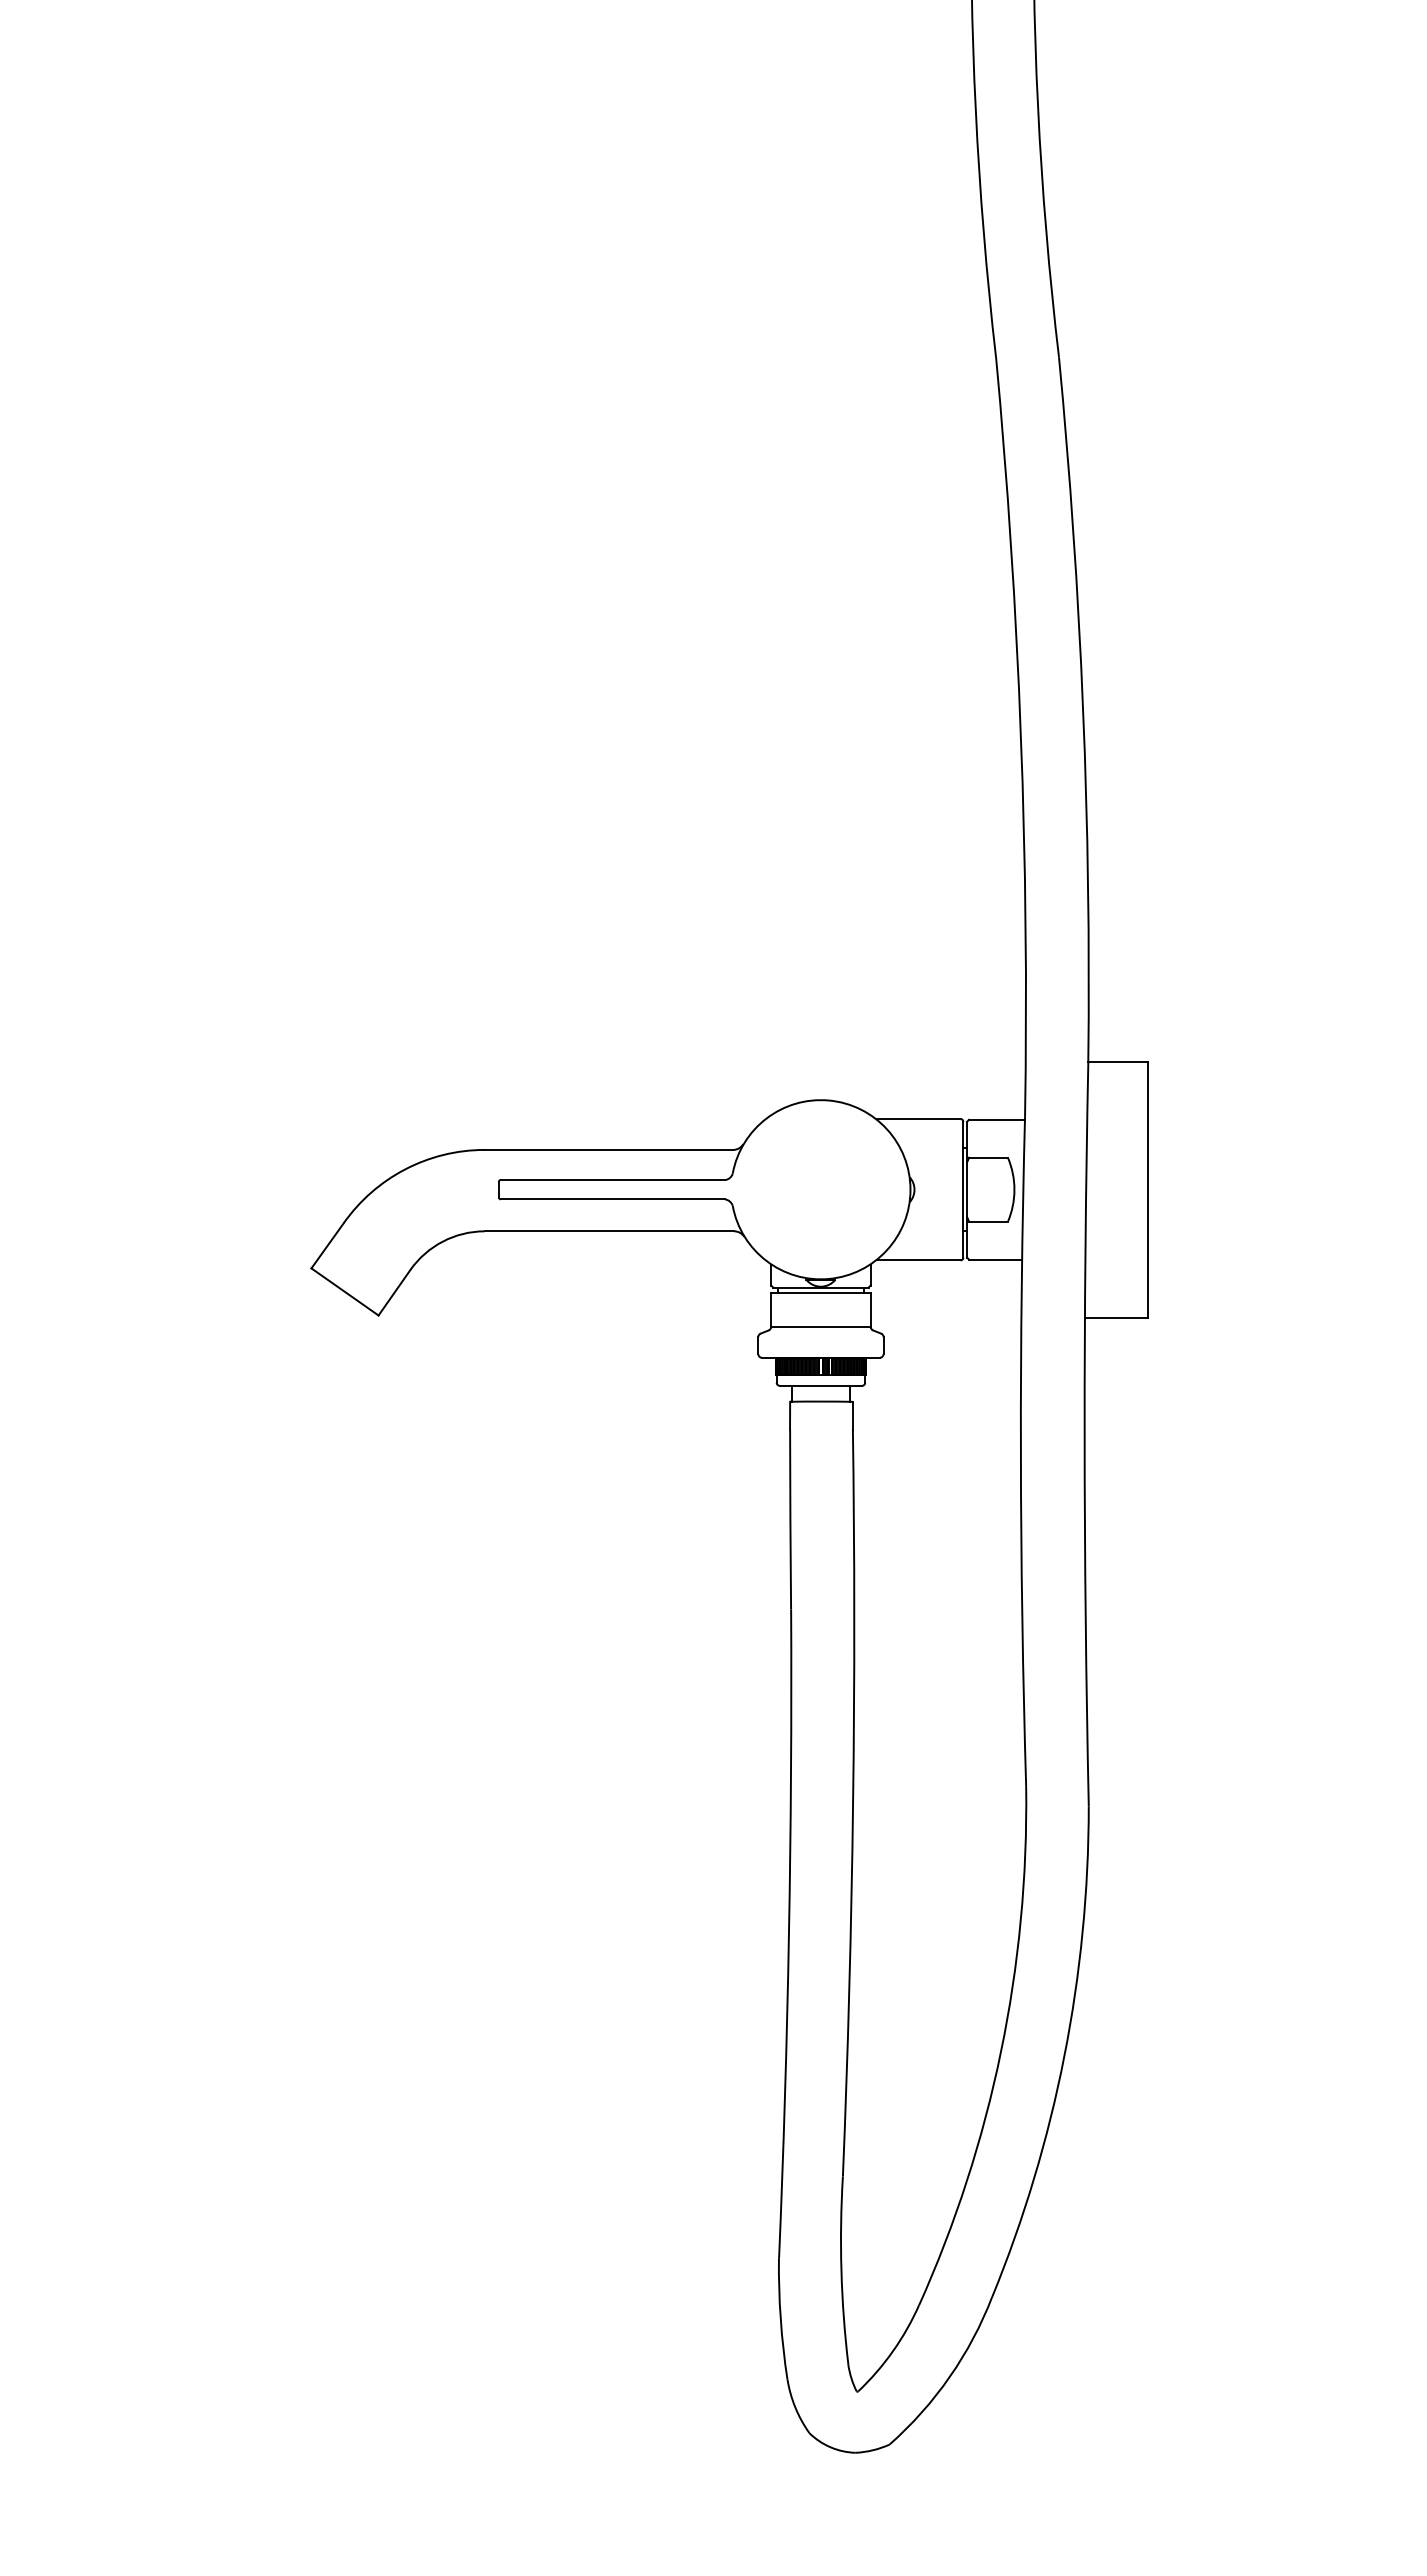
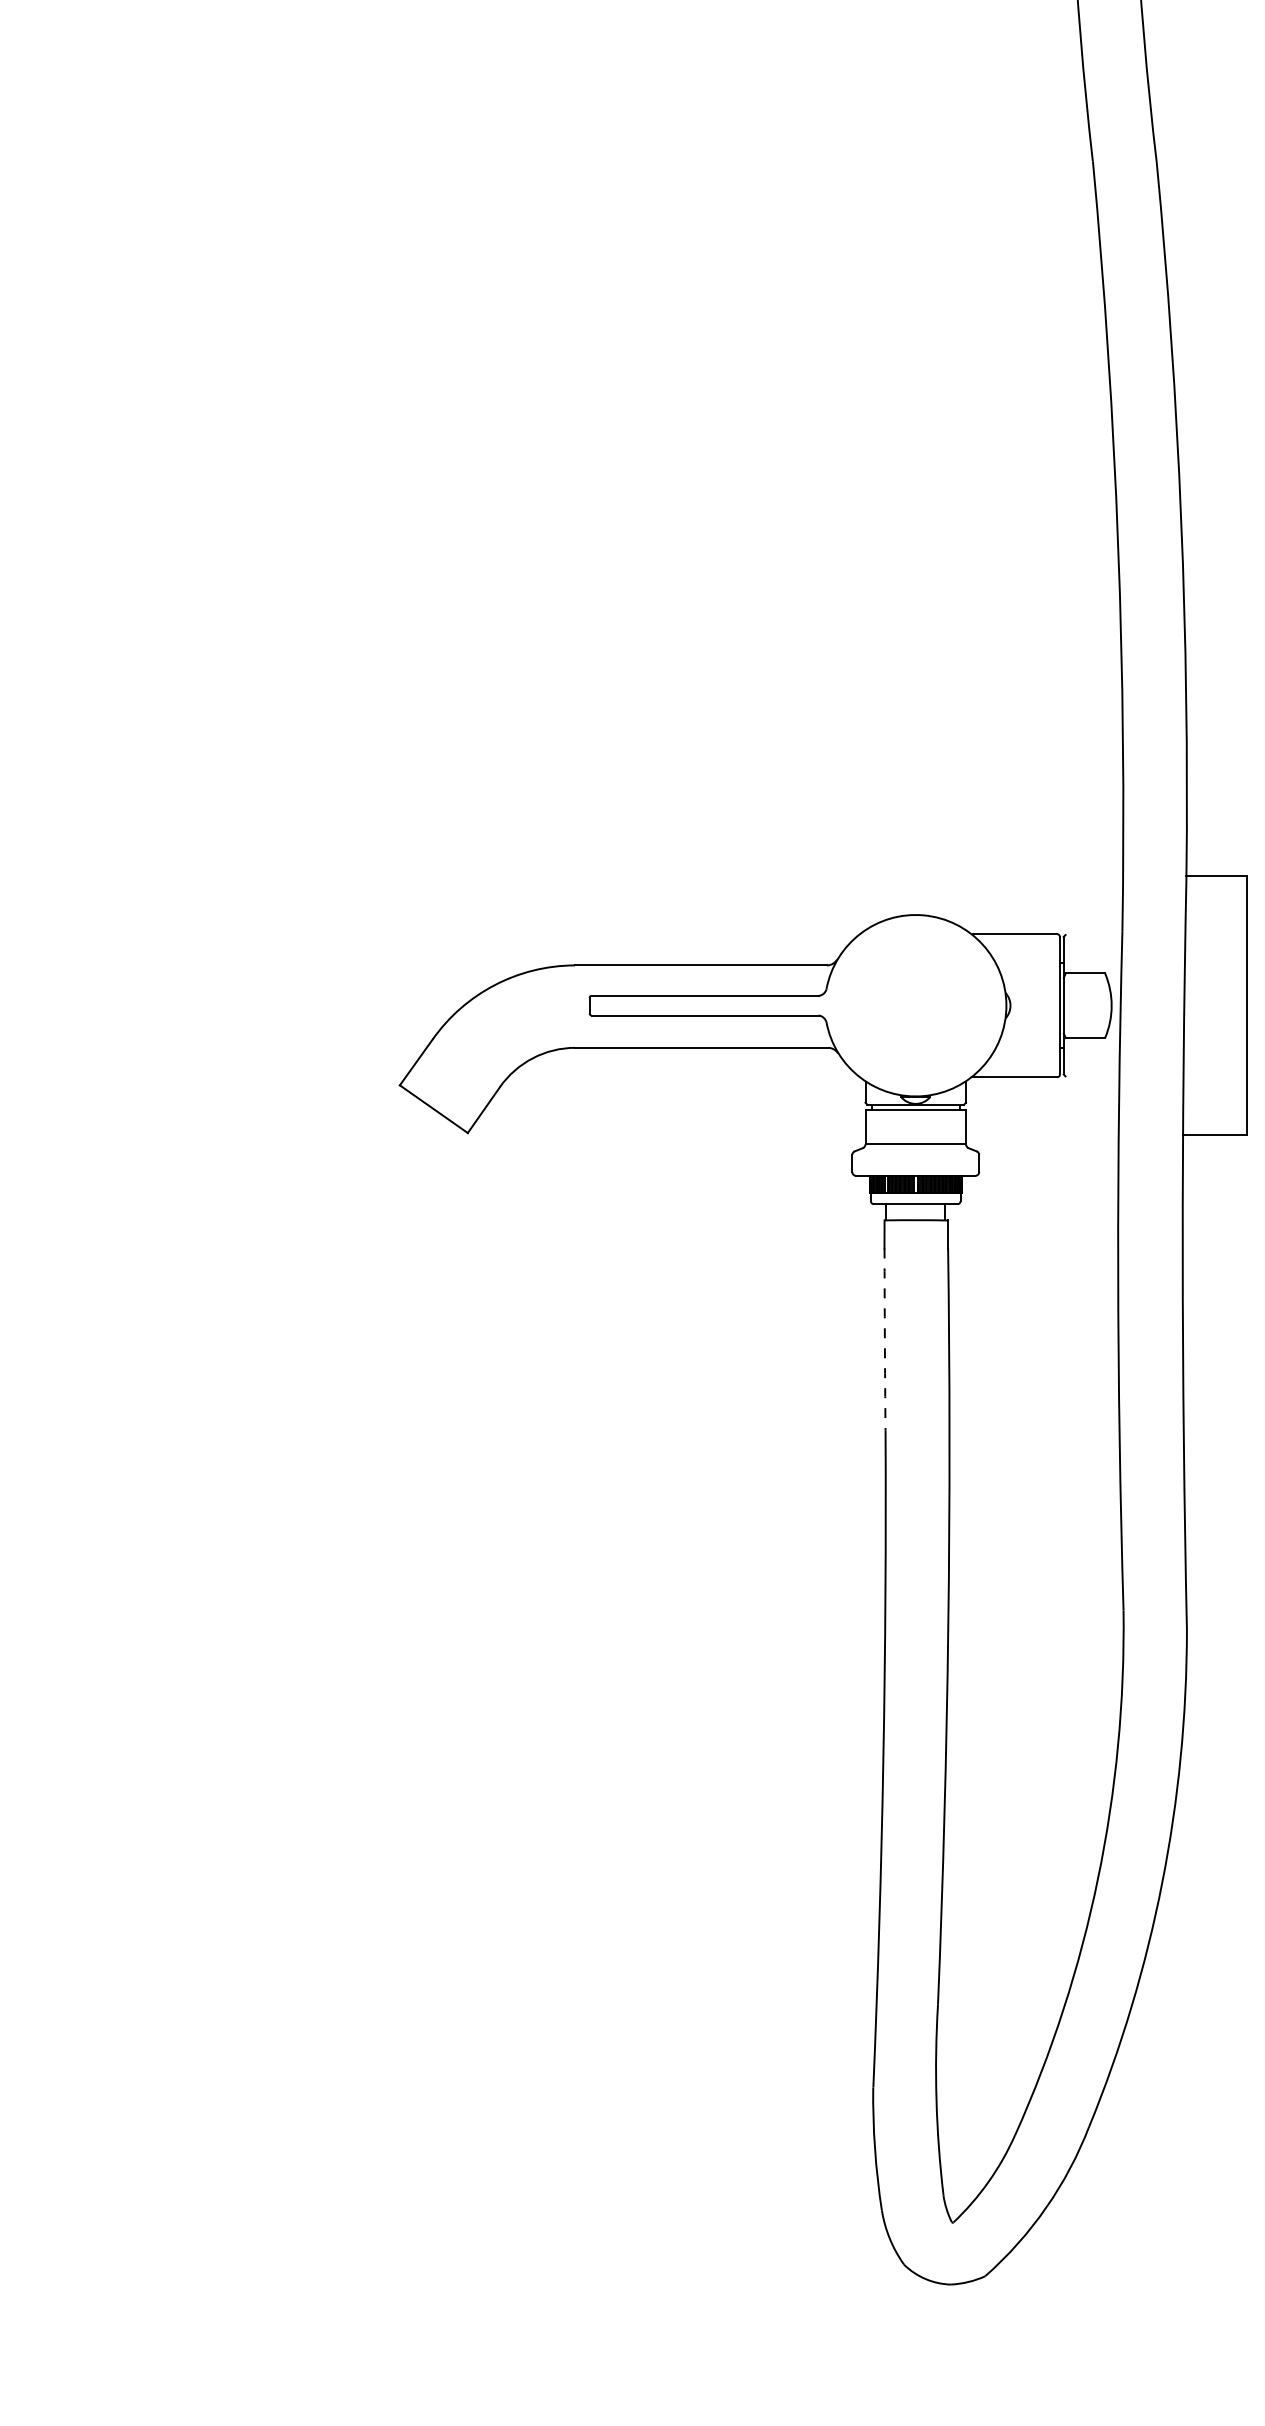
line: (996, 1119) -> (1093, 934), removed
line: (995, 1259) -> (1092, 1076), removed
arc: (790, 1519) -> (884, 1339), solid -> dashed

